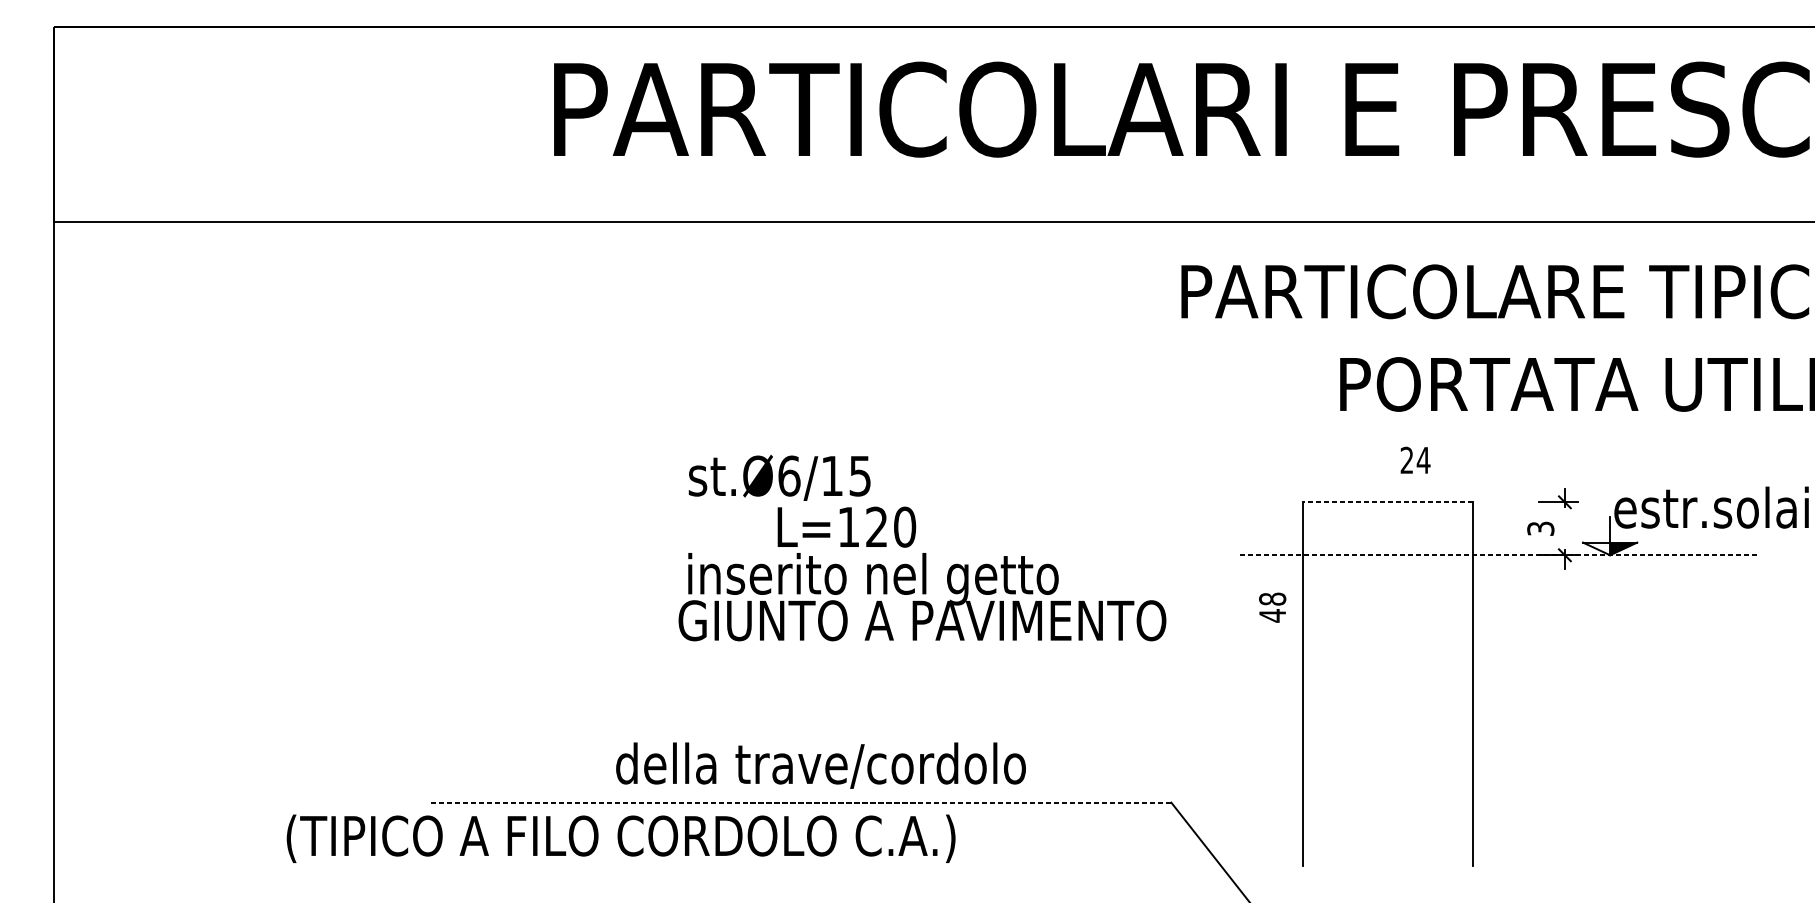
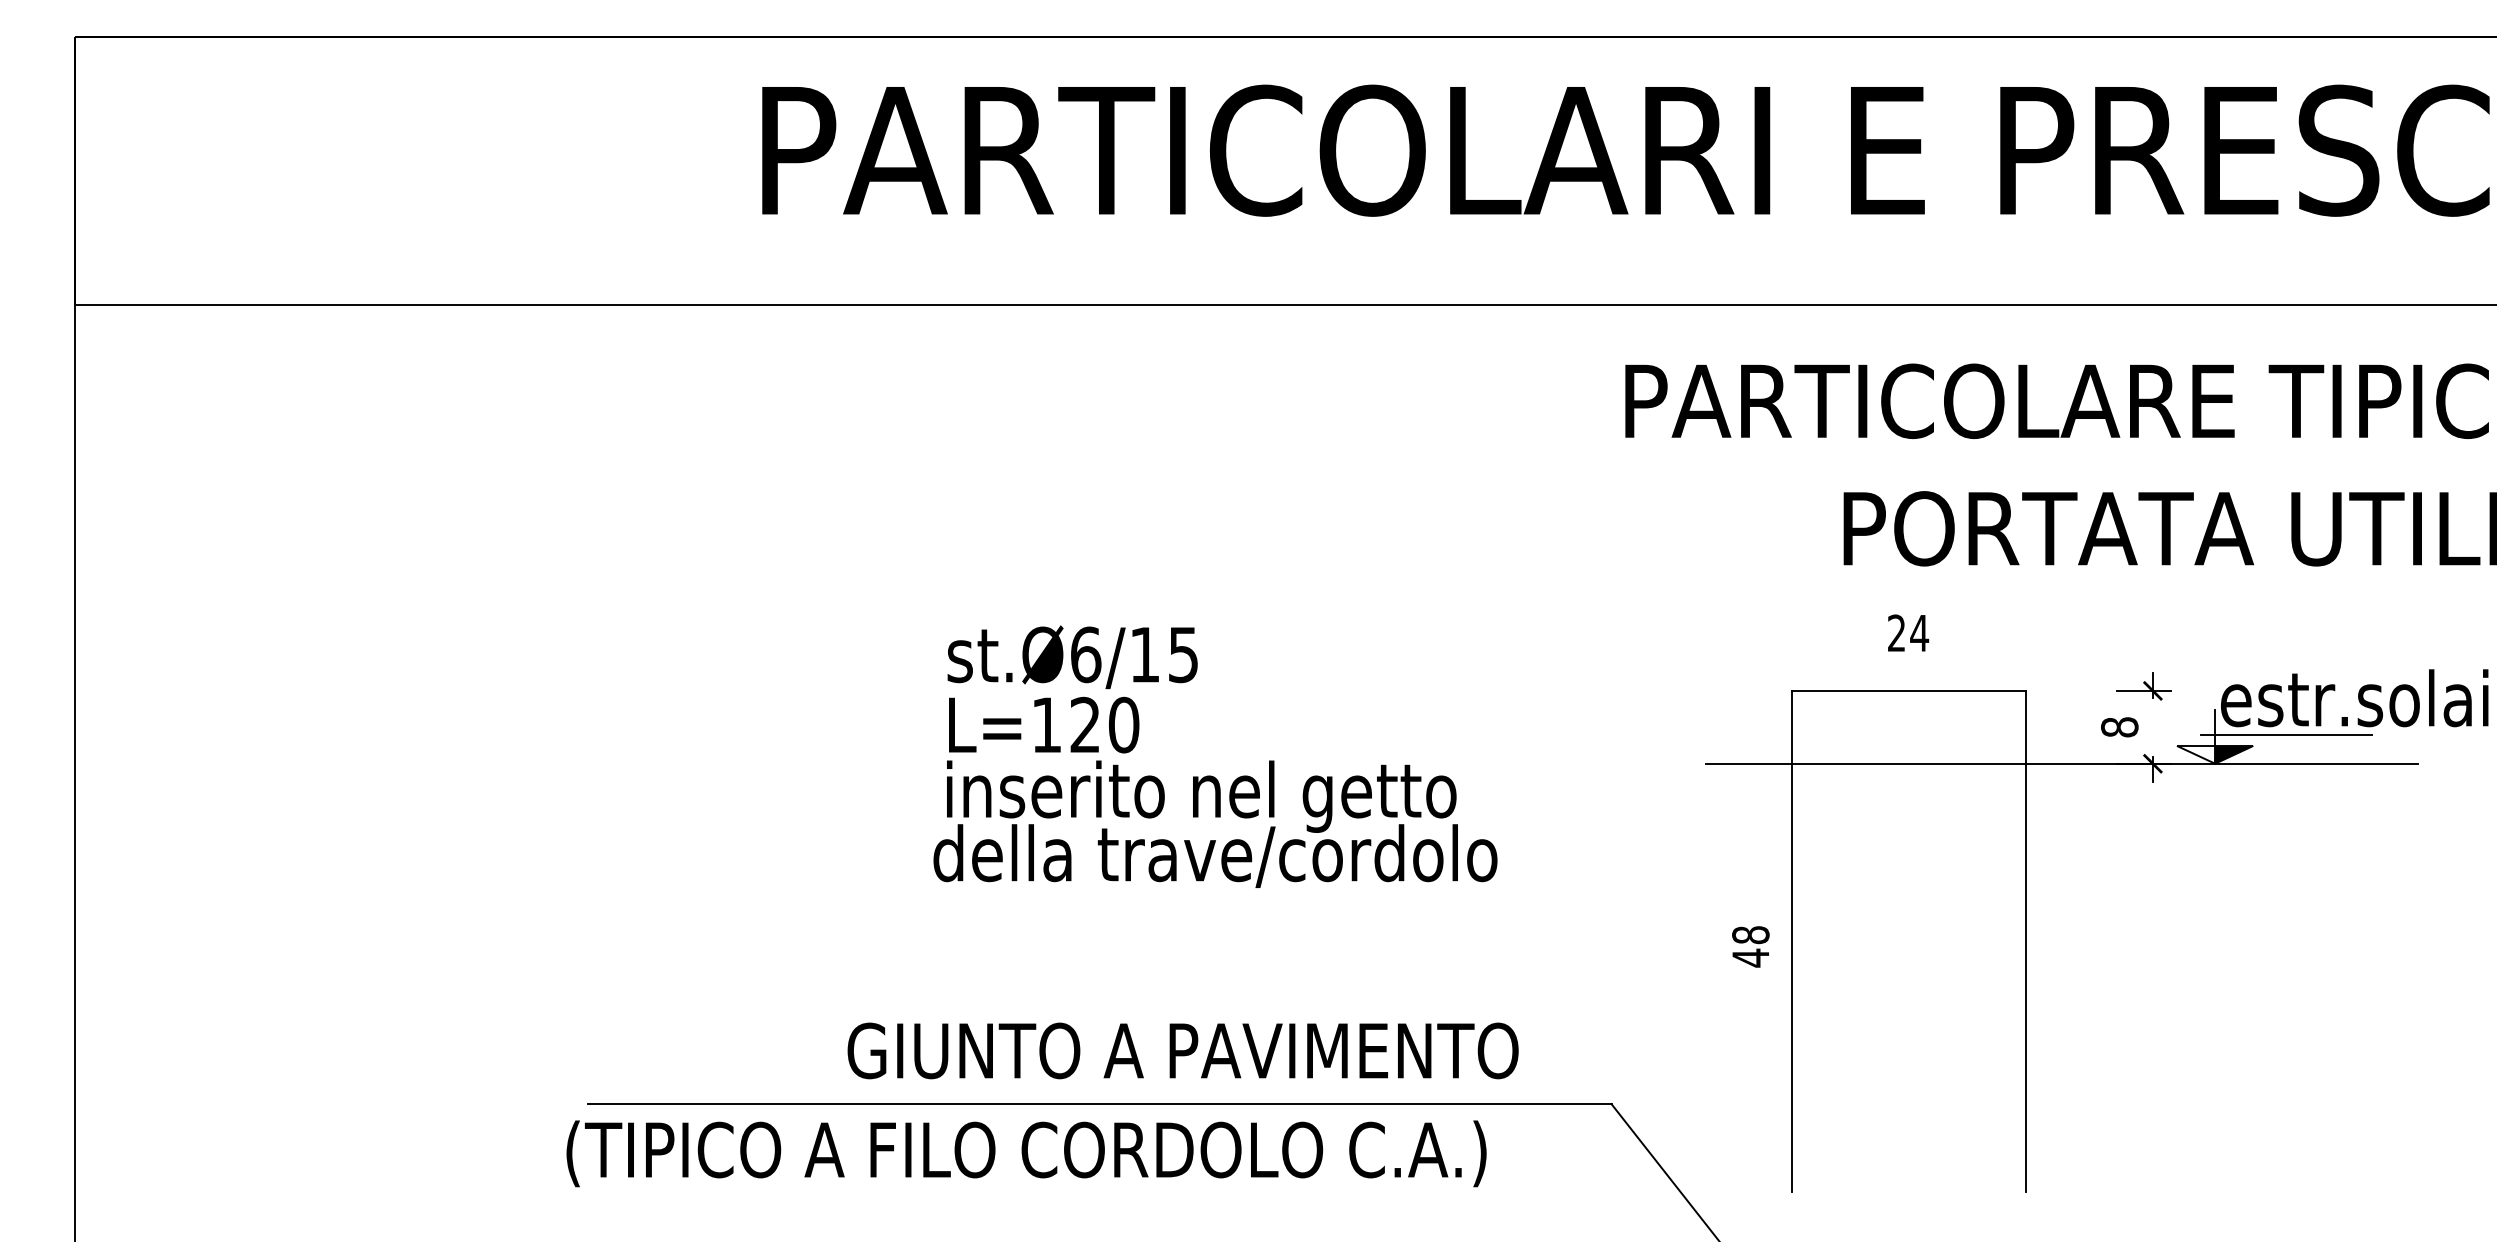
text: (1415, 459) -> (1908, 632), moved
line: (1387, 502) -> (1908, 690), dashed -> solid
text: (847, 526) -> (1044, 724), moved
text: (1540, 528) -> (2119, 727), 3 -> 8
line: (1662, 534) -> (2286, 734), added
line: (1499, 555) -> (2062, 763), dashed -> solid
text: (1272, 607) -> (1750, 946), moved
text: (922, 622) -> (1268, 856), GIUNTO A PAVIMENTO -> della trave/cordolo
text: (859, 765) -> (1182, 1053), della trave/cordolo -> GIUNTO A PAVIMENTO
line: (799, 802) -> (1099, 1104), dashed -> solid
text: (621, 838) -> (1026, 1153), moved

